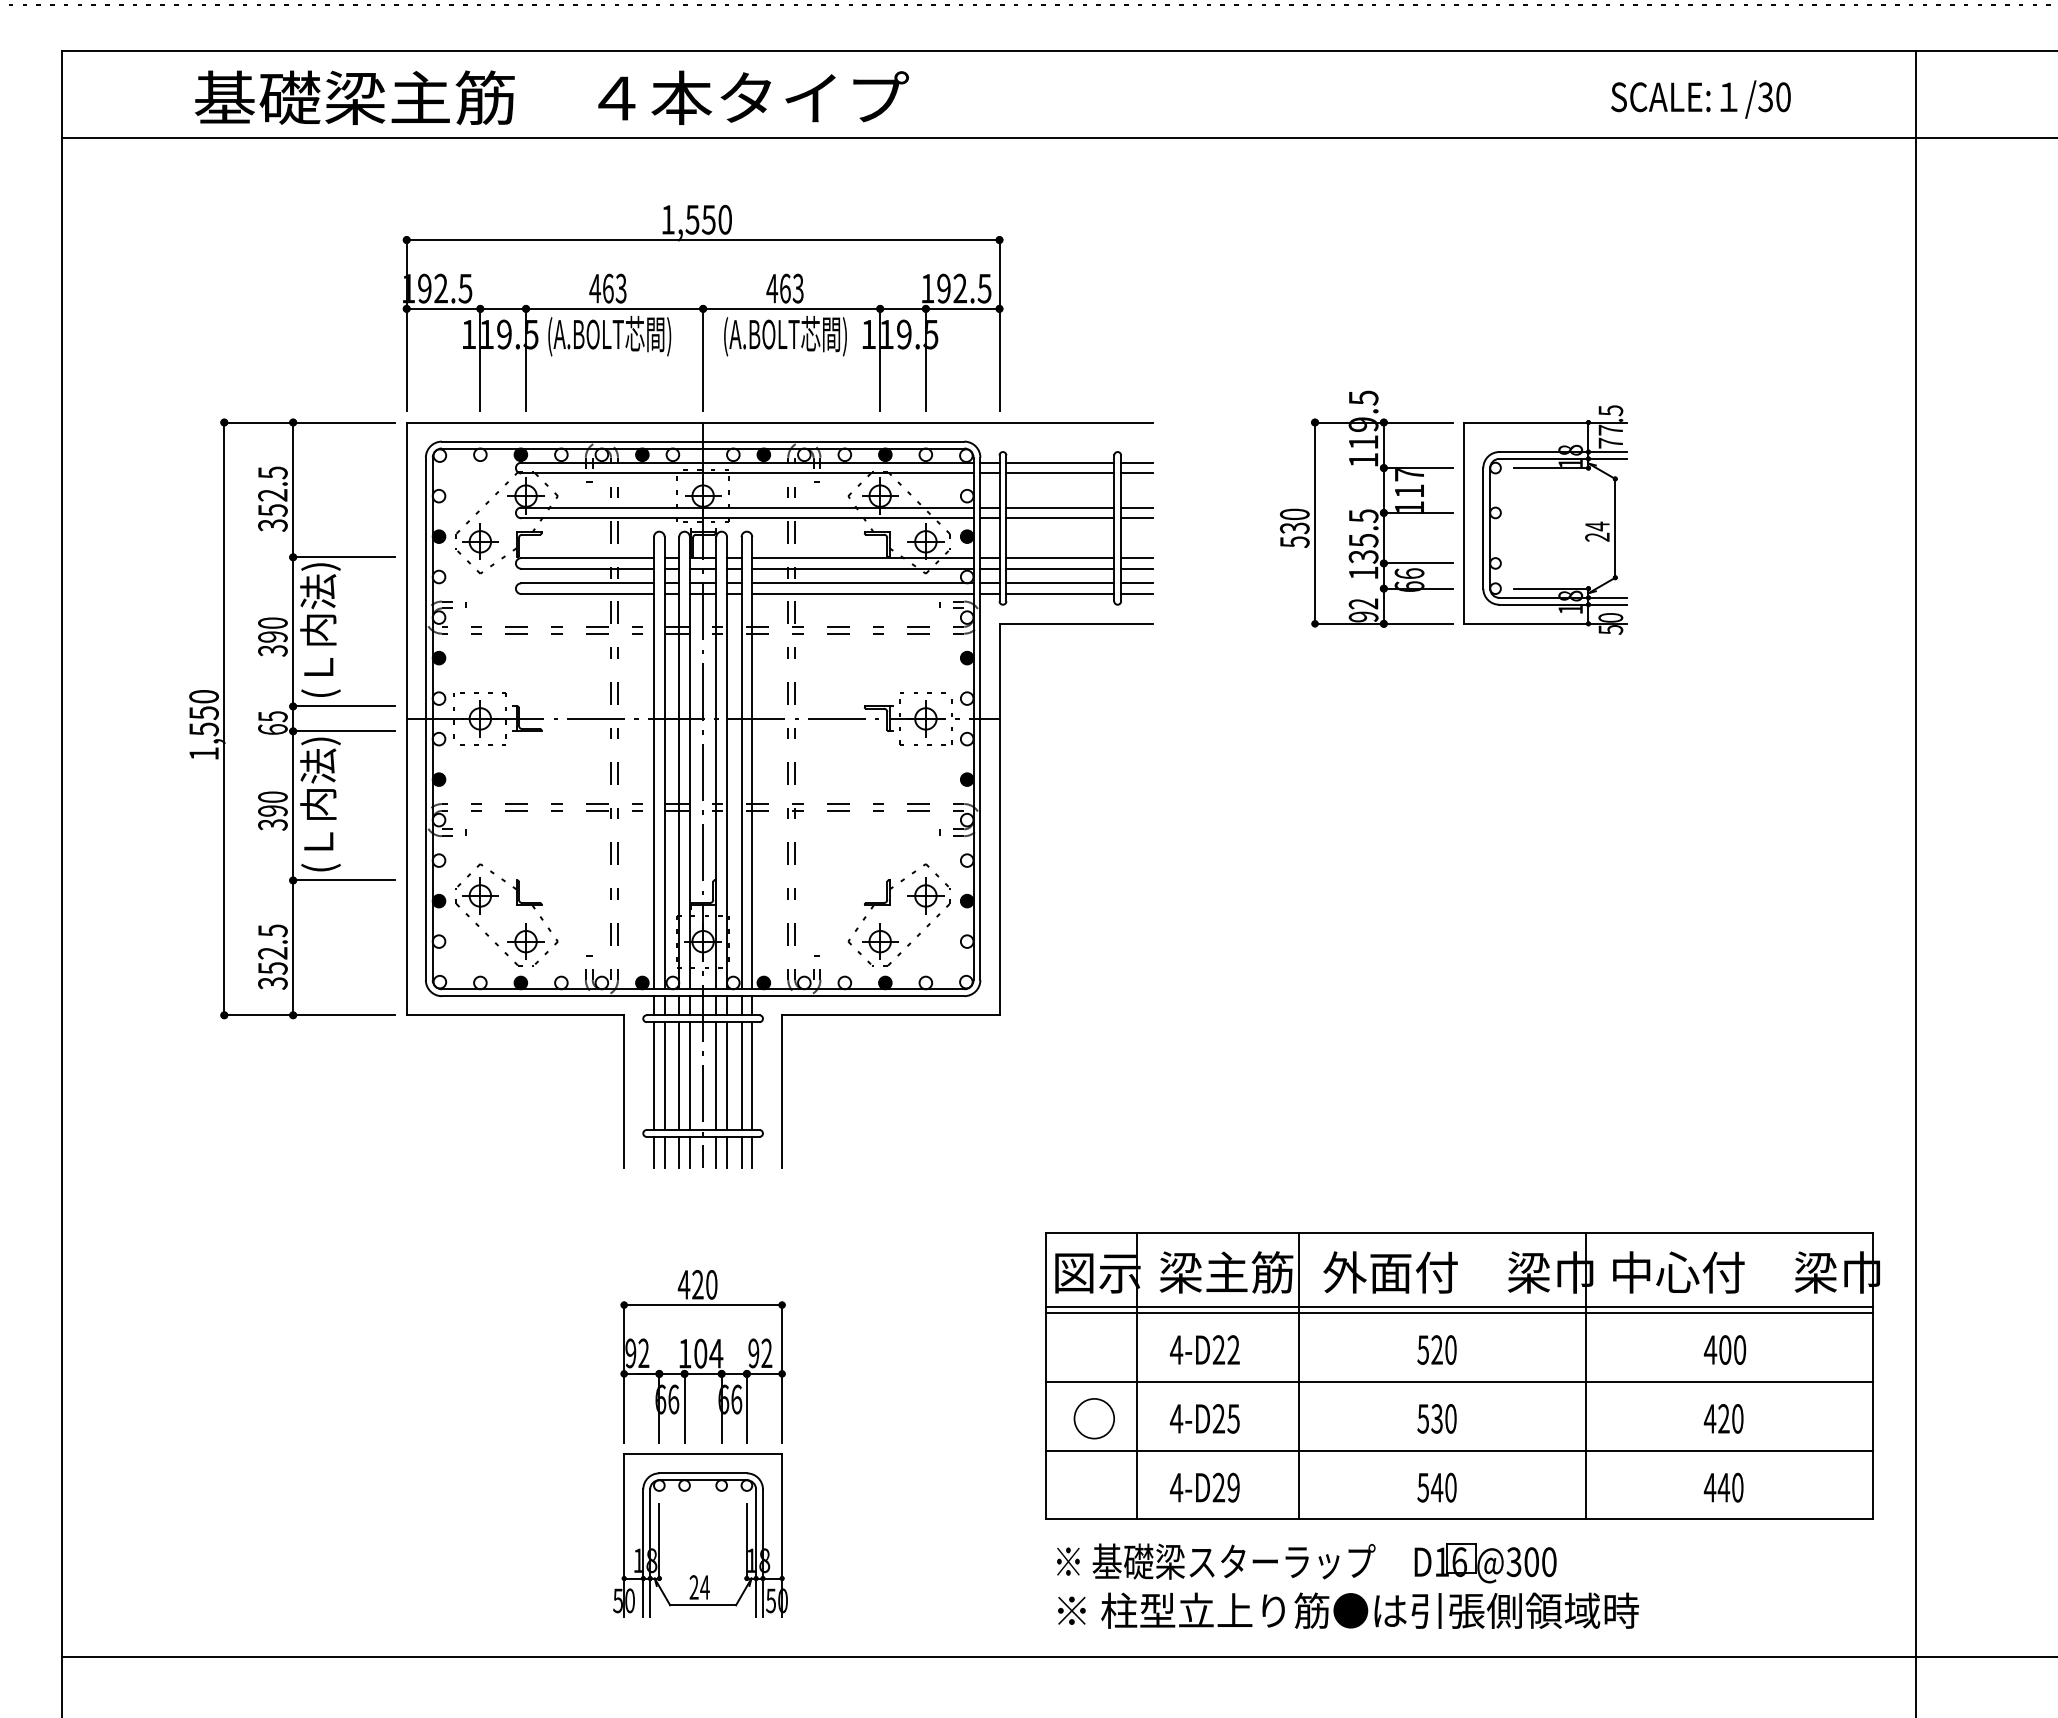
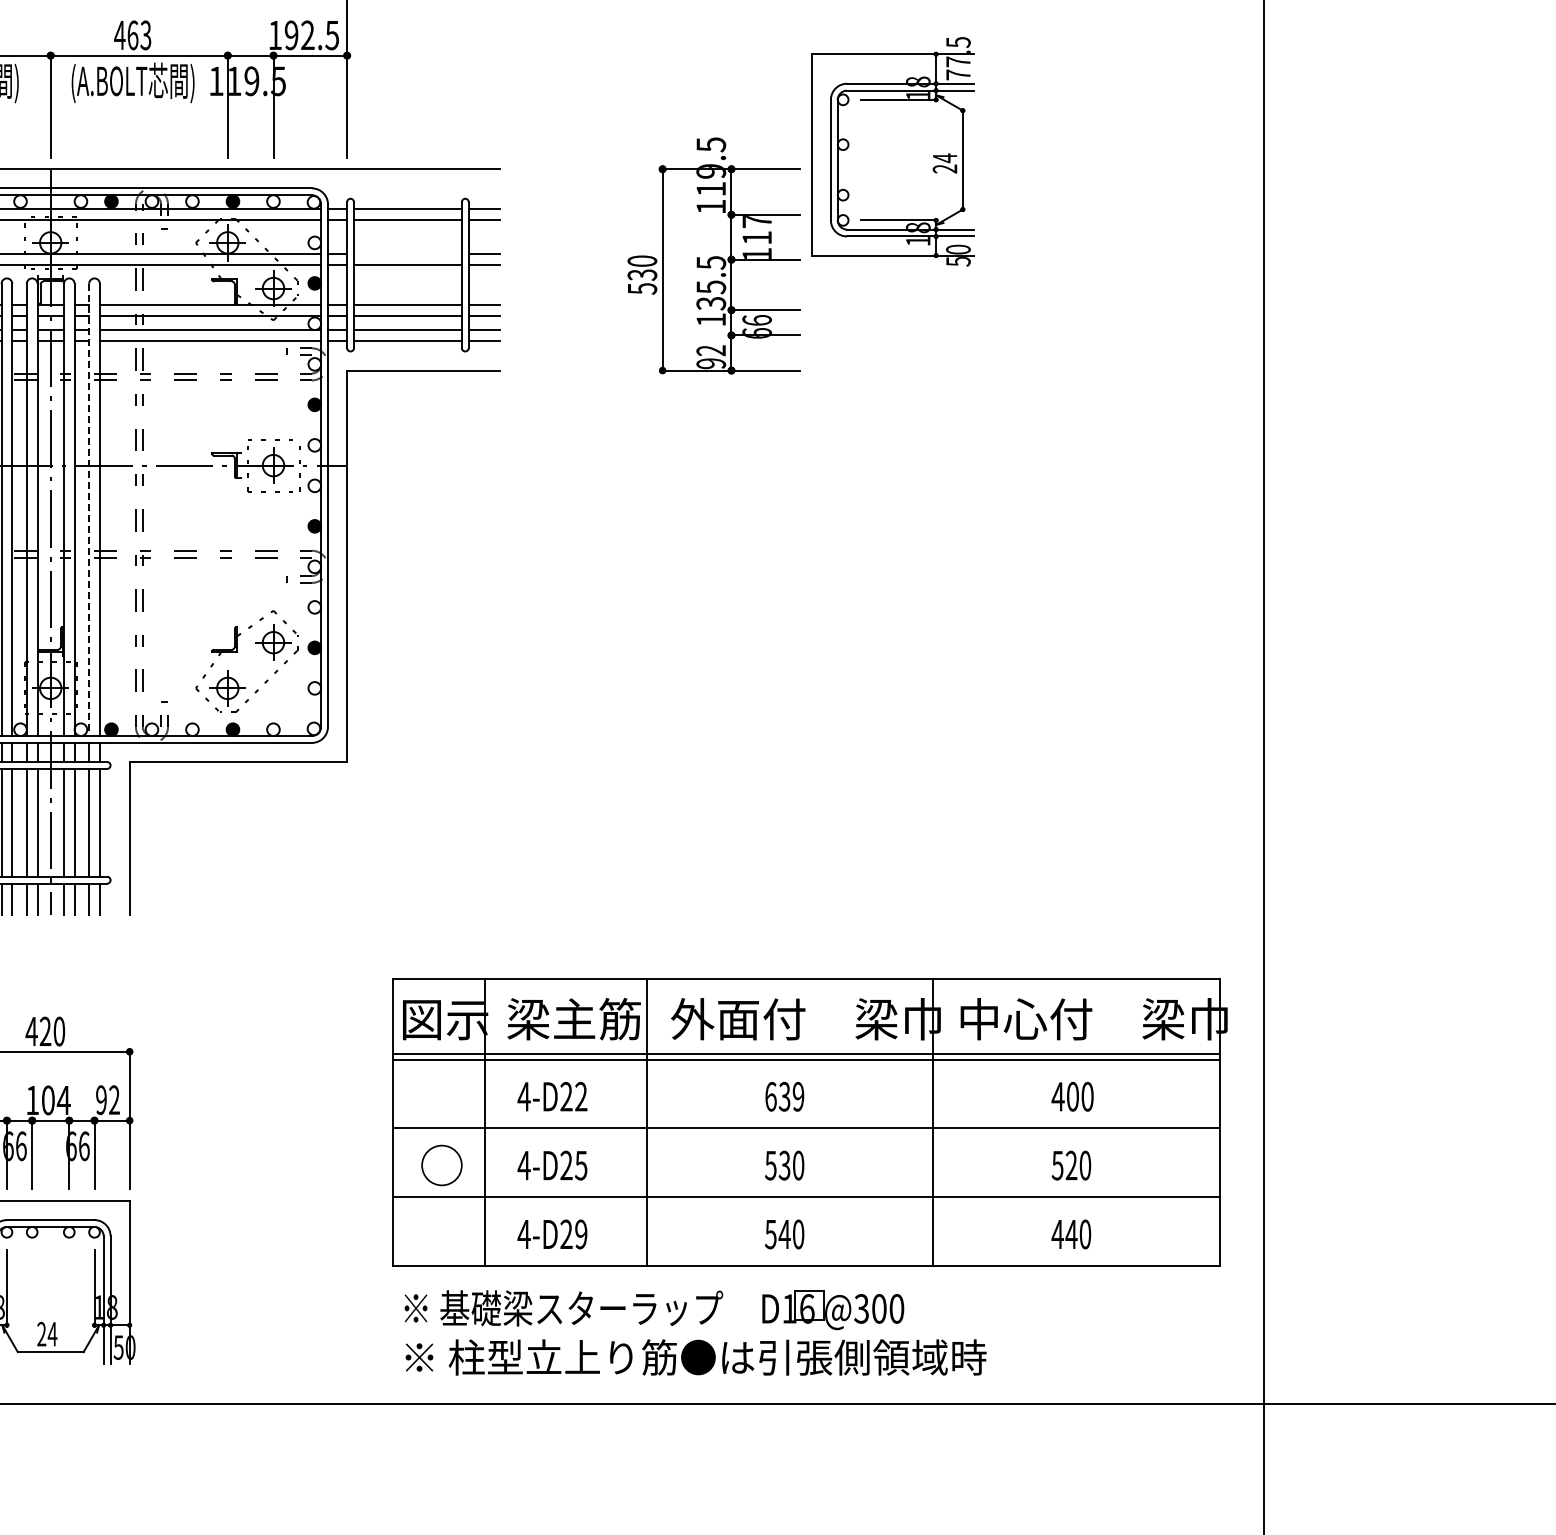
line: (1060, 507) -> (408, 254), removed
part: (1545, 519) -> (893, 151), moved
line: (741, 763) -> (89, 510), solid -> dashed
text: (1436, 1349) -> (784, 1096), 520 -> 639
text: (1709, 1418) -> (1057, 1165), 420 -> 520

